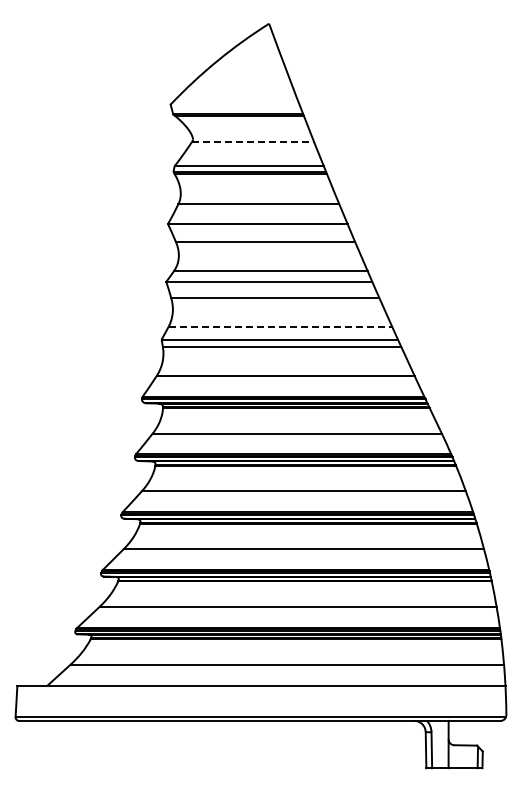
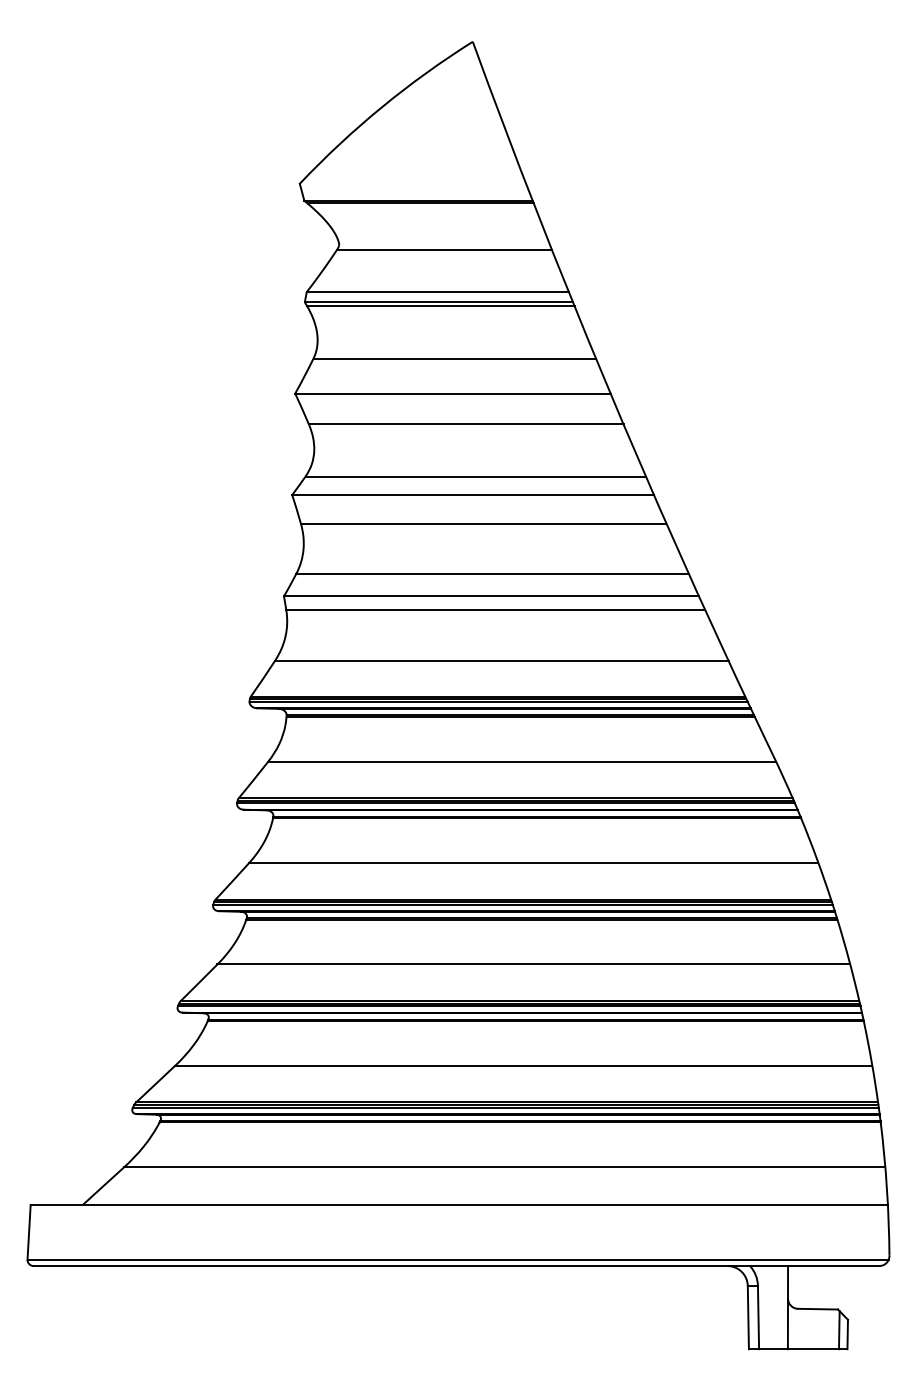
line: (253, 142) -> (445, 250), dashed -> solid
line: (280, 327) -> (492, 575), dashed -> solid

